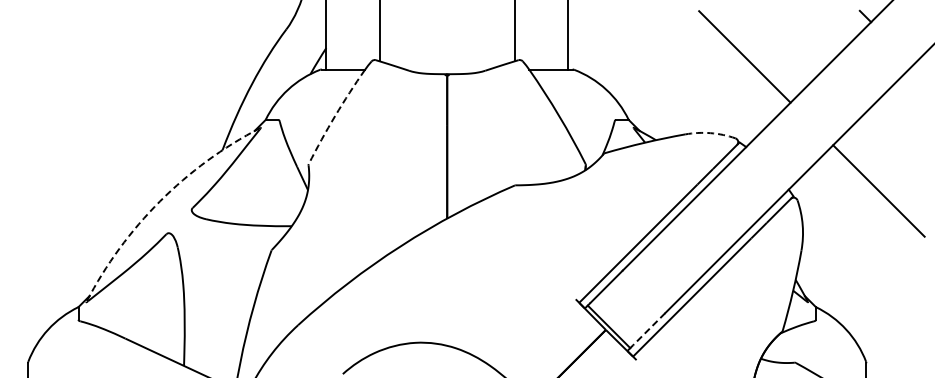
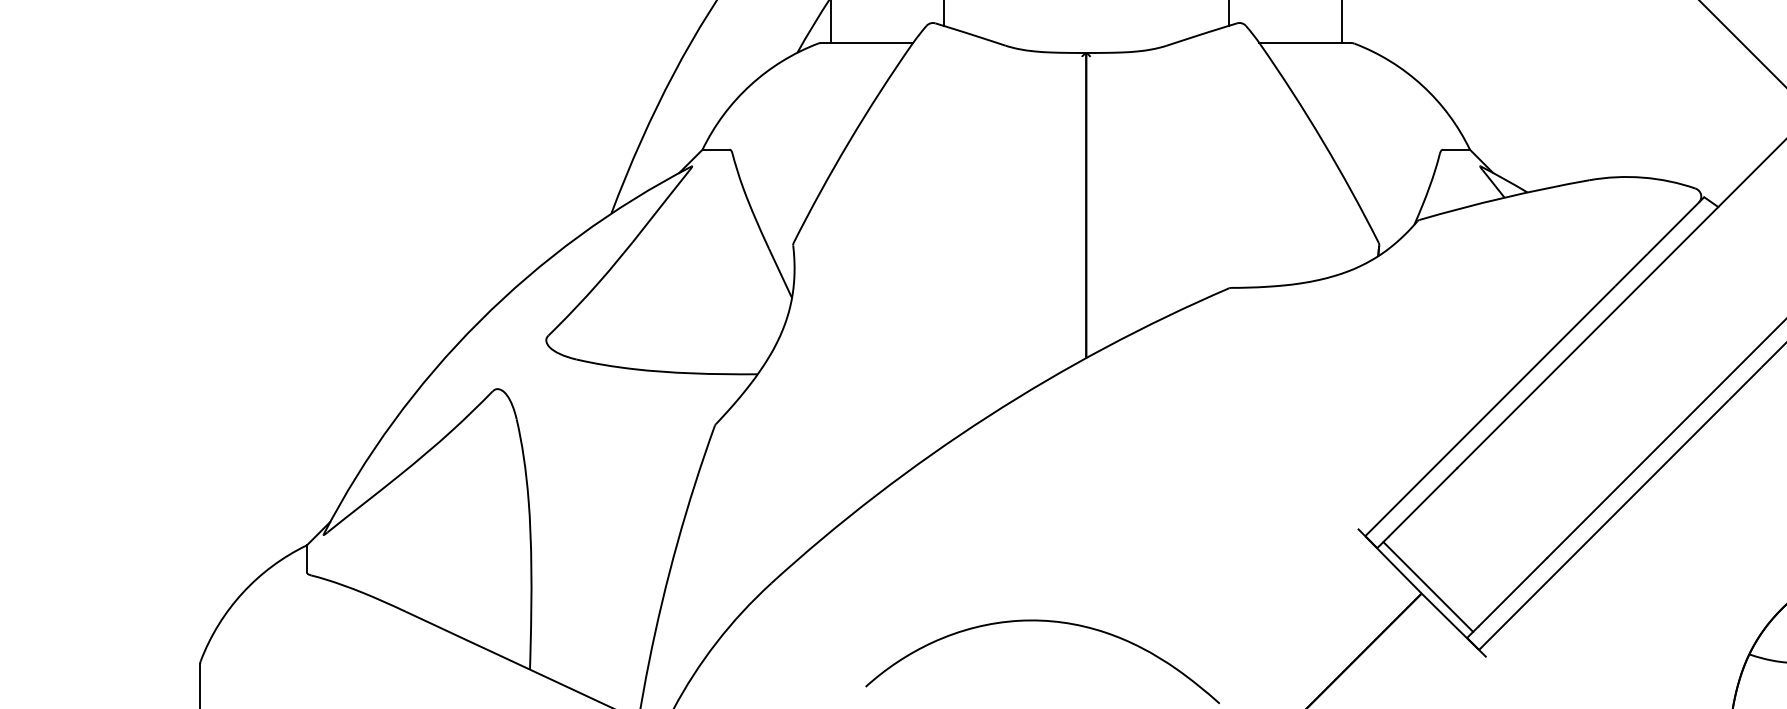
arc: (335, 116) -> (850, 142), dashed -> solid
arc: (710, 133) -> (1642, 178), dashed -> solid
arc: (159, 201) -> (478, 322), dashed -> solid
line: (649, 329) -> (1513, 592), dashed -> solid

